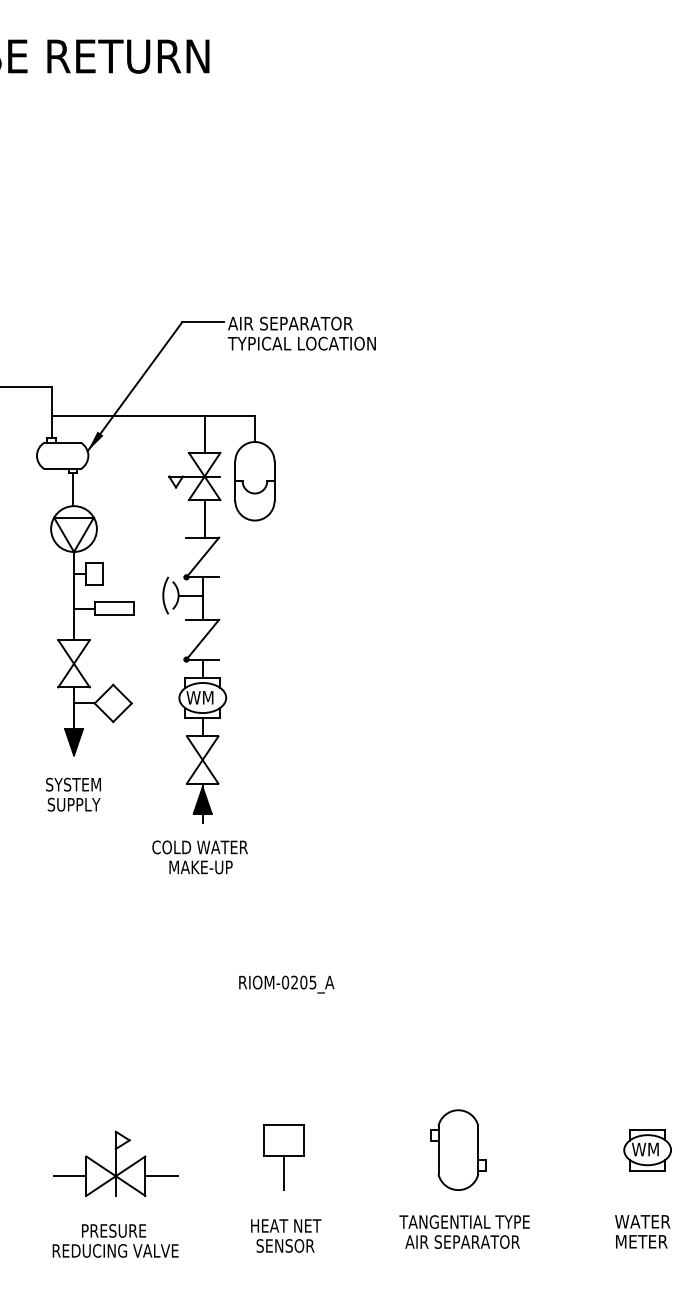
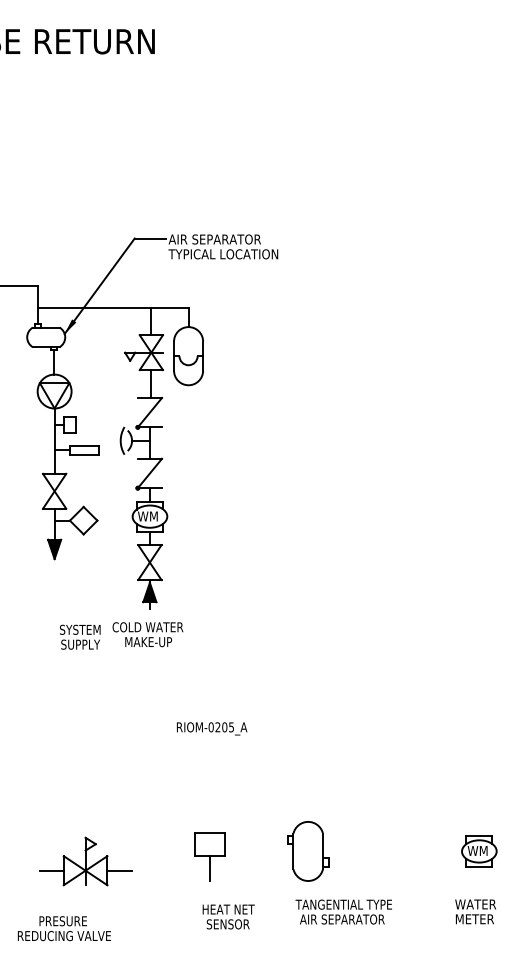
text: (73, 793) -> (80, 636), moved
part: (458, 1150) -> (308, 851), moved
text: (285, 1235) -> (228, 916), moved
text: (114, 1240) -> (63, 928), moved

